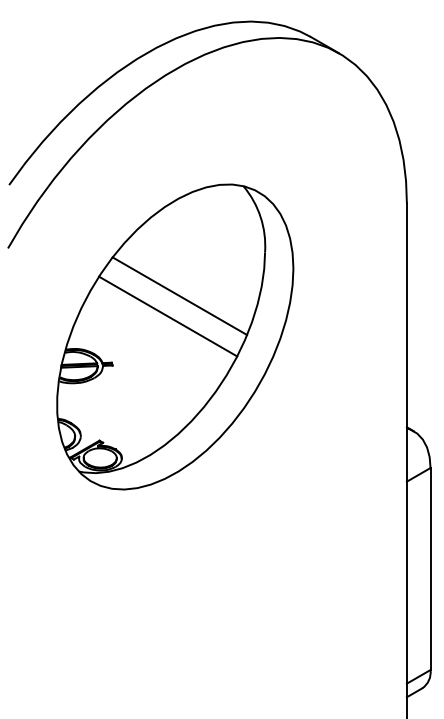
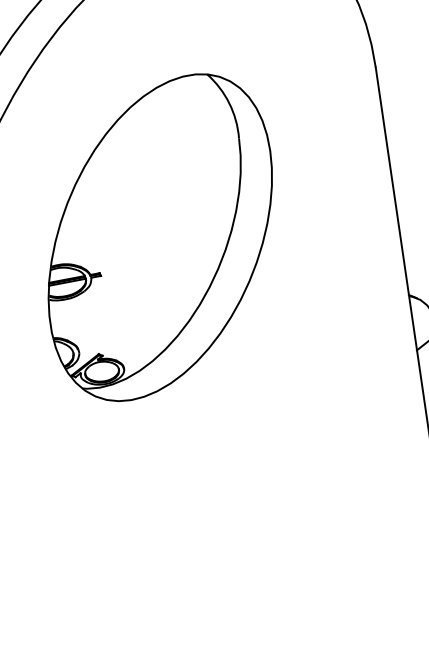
line: (179, 296) -> (158, 195), removed
line: (168, 316) -> (150, 217), removed

